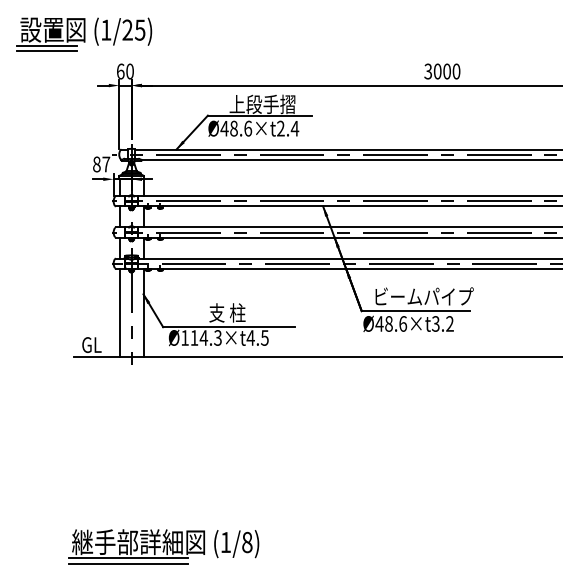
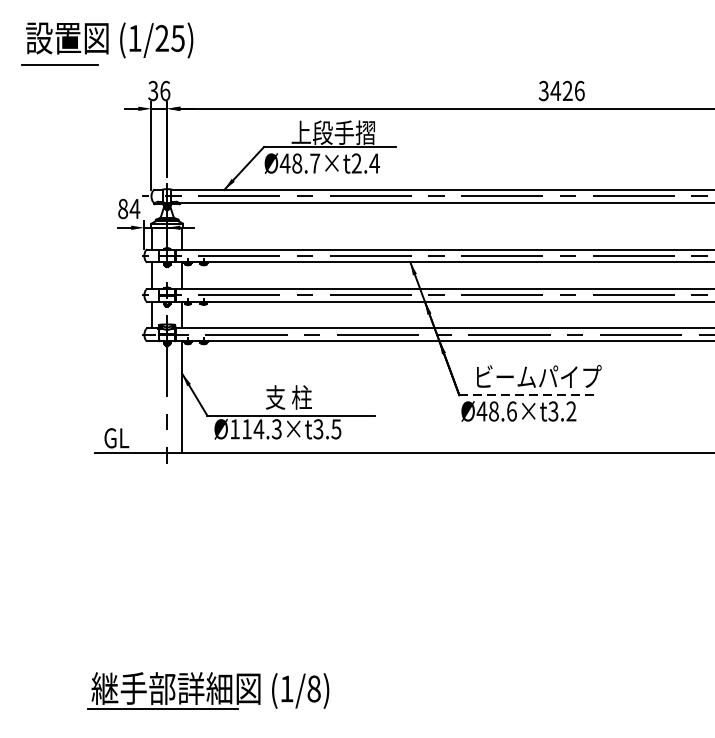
line: (47, 46) -> (60, 59), removed
text: (125, 71) -> (159, 90), 60 -> 36
text: (446, 71) -> (566, 90), 3000 -> 3426
text: (248, 128) -> (315, 163), Ø48.6×t2.4 -> Ø48.7×t2.4
text: (106, 164) -> (135, 209), 87 -> 84
line: (416, 311) -> (528, 395), solid -> dashed
line: (119, 312) -> (151, 396), removed
text: (250, 337) -> (318, 428), Ø114.3×t4.5 -> Ø114.3×t3.5
line: (127, 563) -> (161, 715), removed

